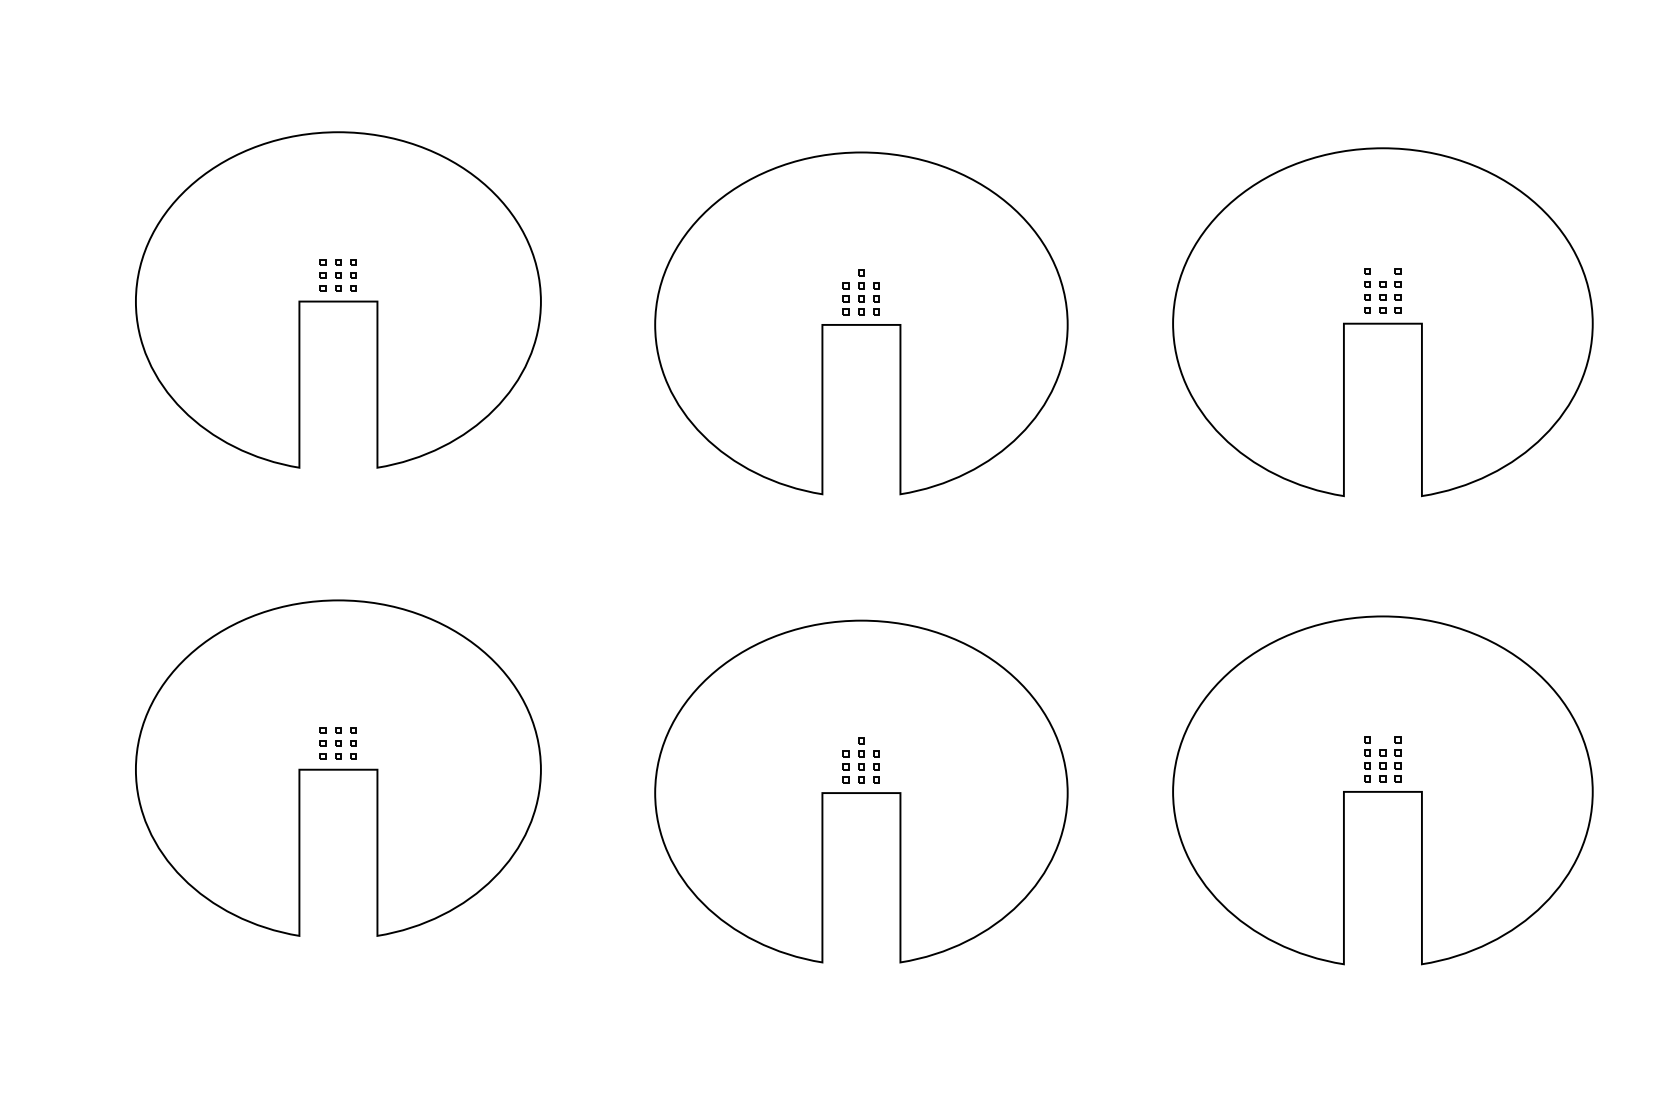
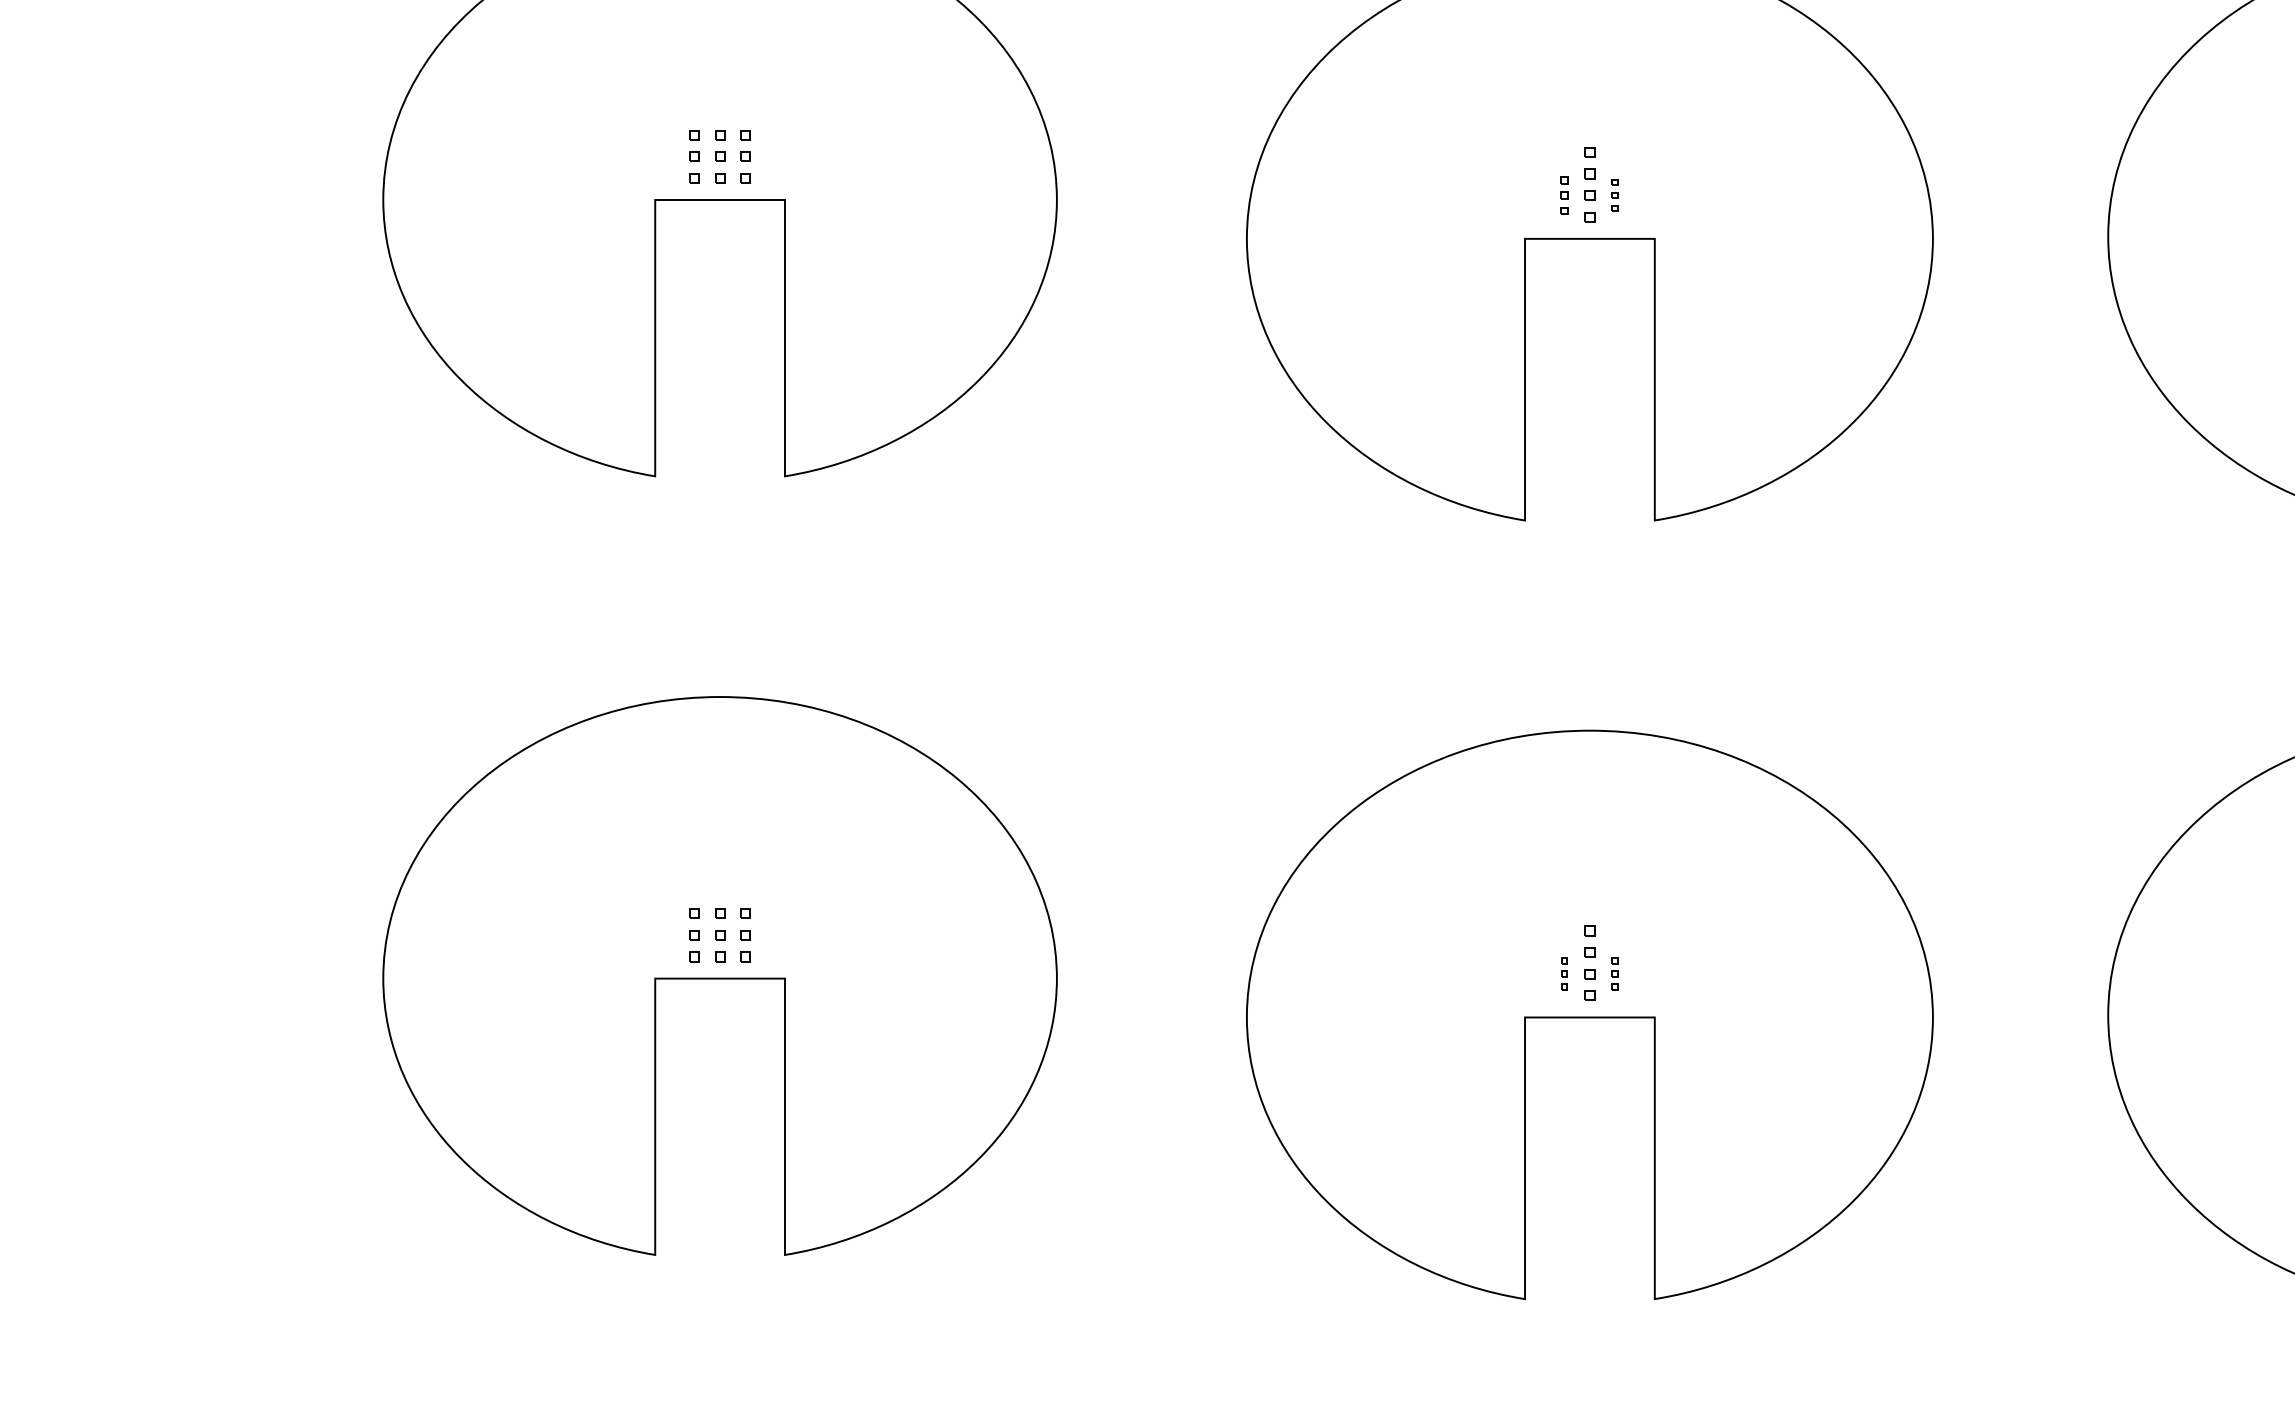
part: (845, 298) -> (1563, 194), size x0.7
part: (876, 298) -> (1614, 194), size x0.6
part: (845, 766) -> (1563, 973), size x0.6
part: (876, 766) -> (1614, 973), size x0.6

